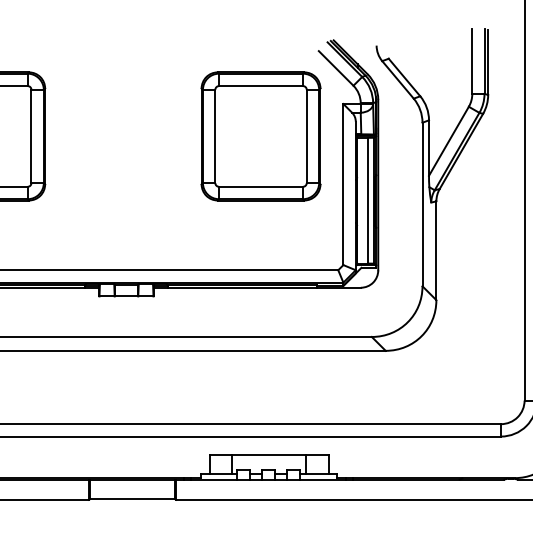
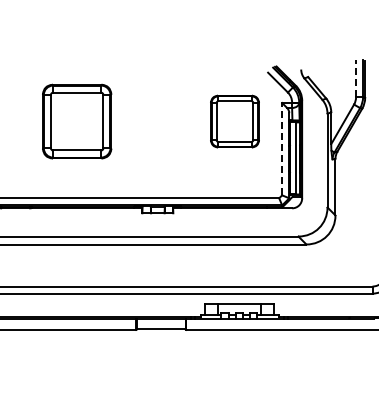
line: (473, 61) -> (356, 78), solid -> dashed
part: (260, 136) -> (234, 121), size x0.7
line: (343, 183) -> (282, 148), solid -> dashed

